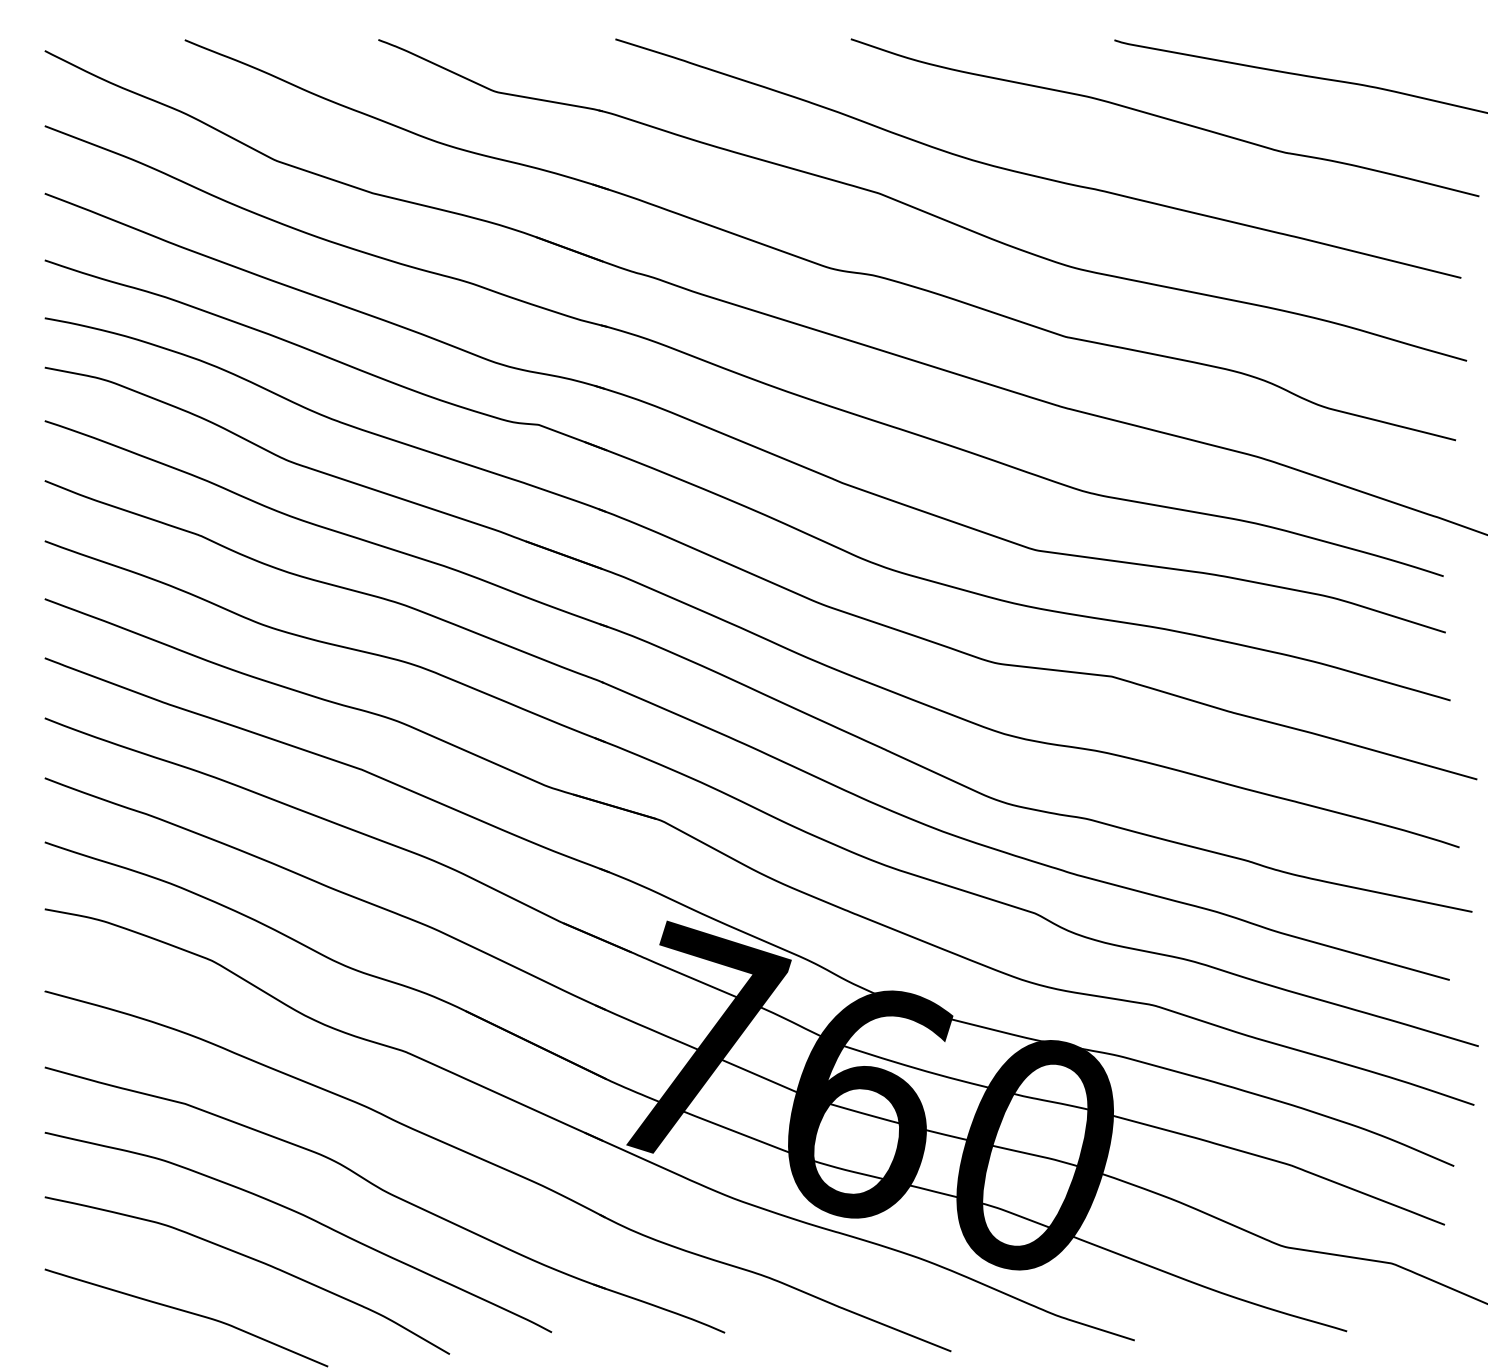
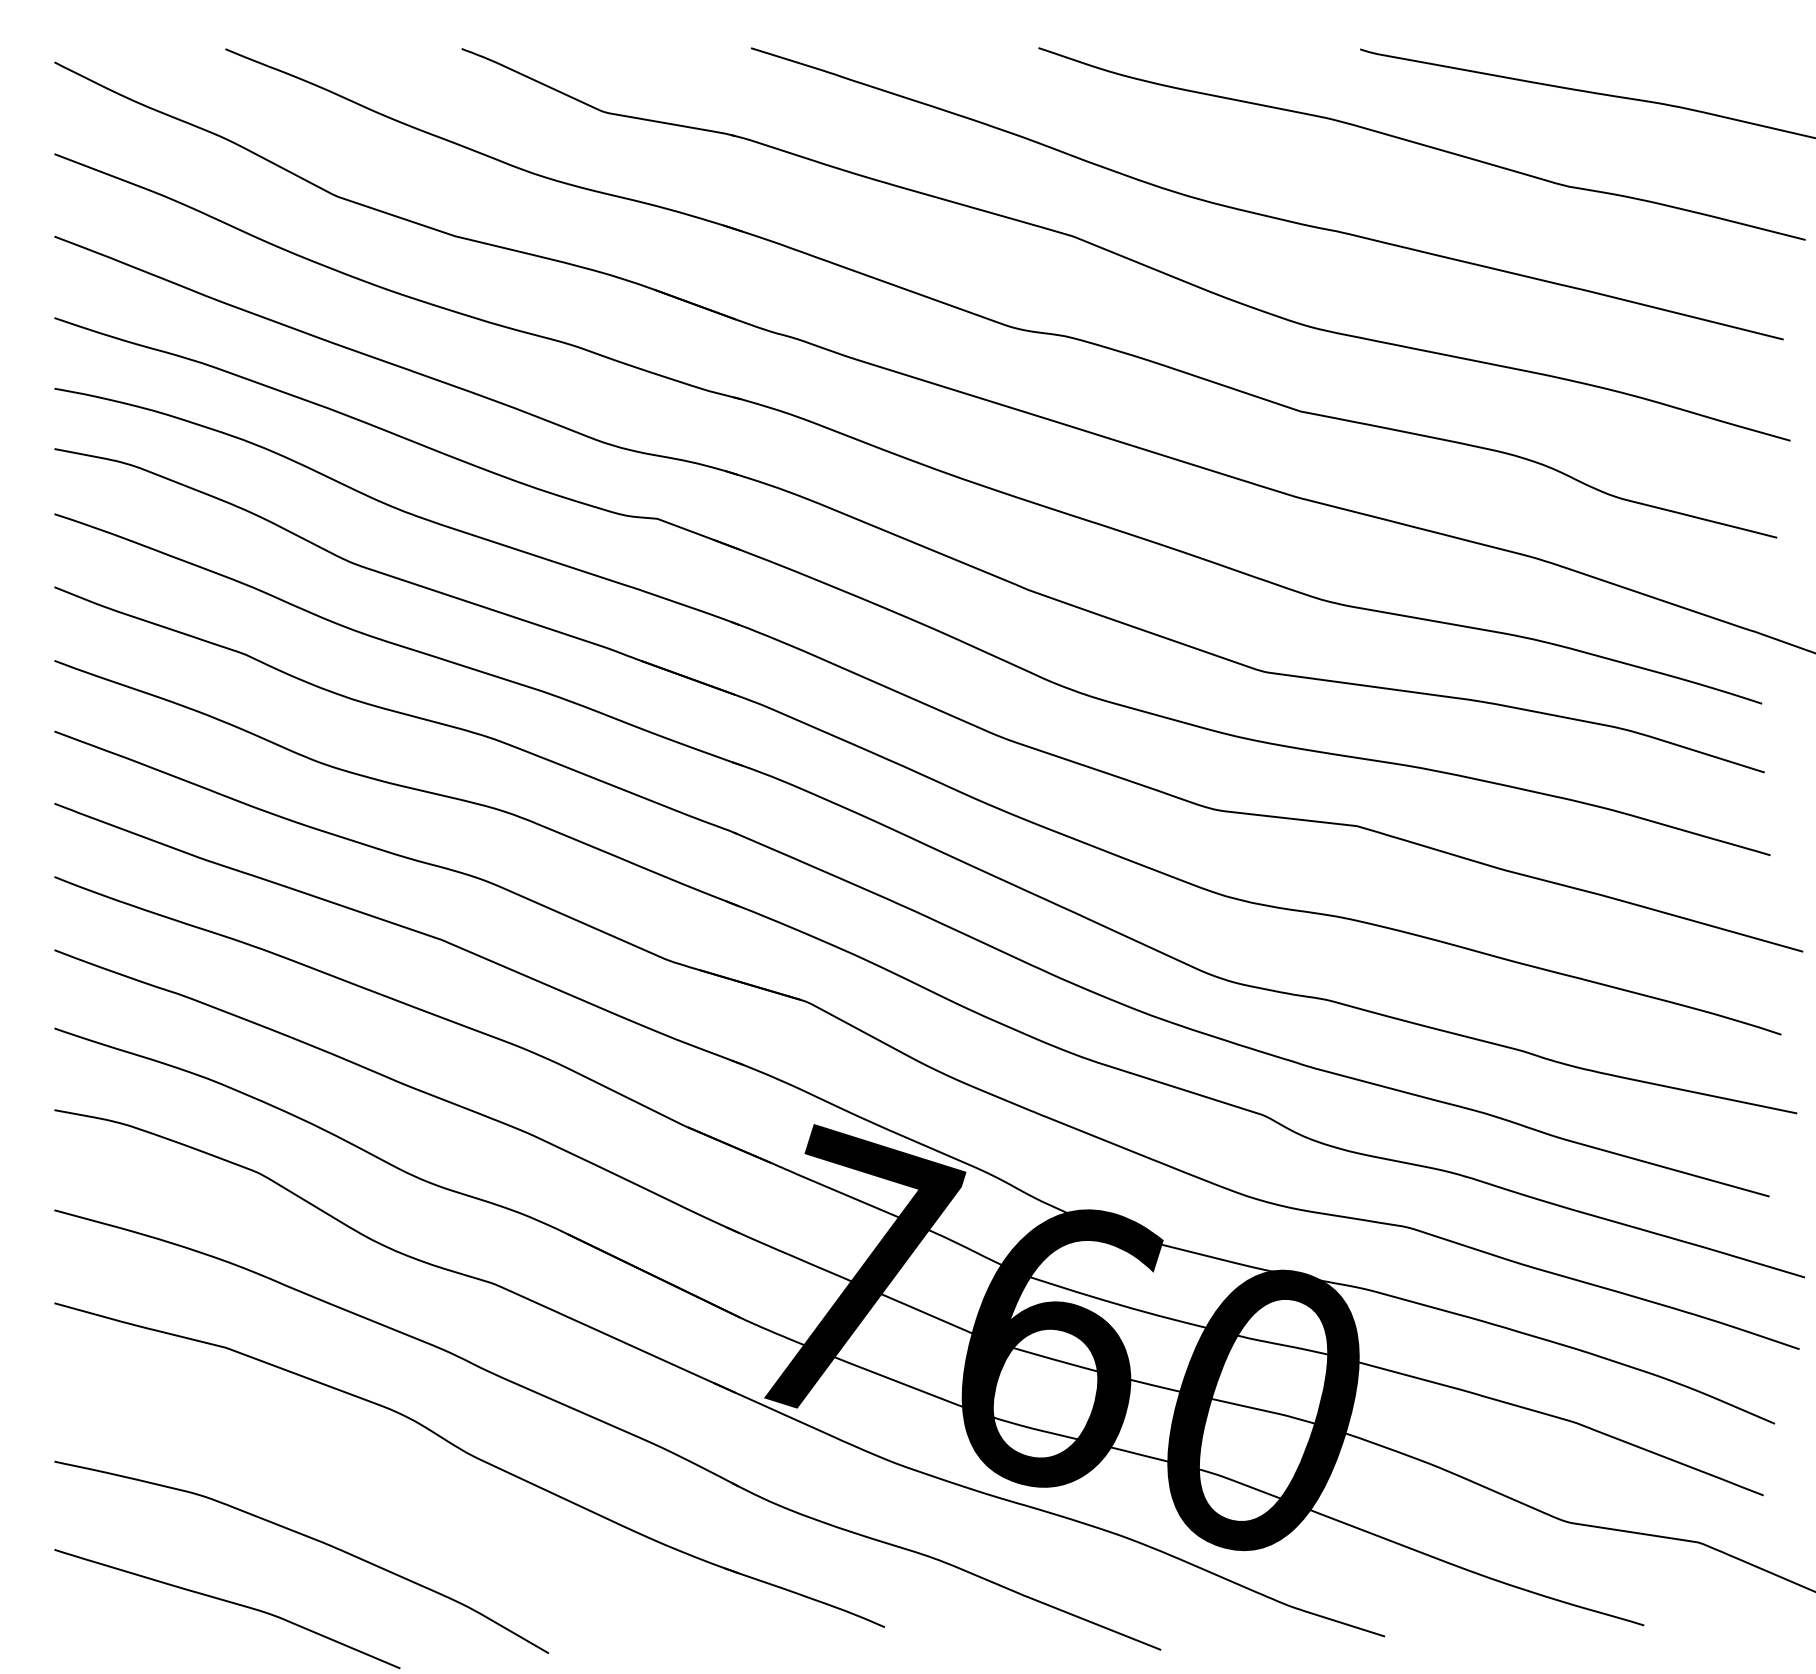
curve: (306, 1217) -> (373, 1486), removed

